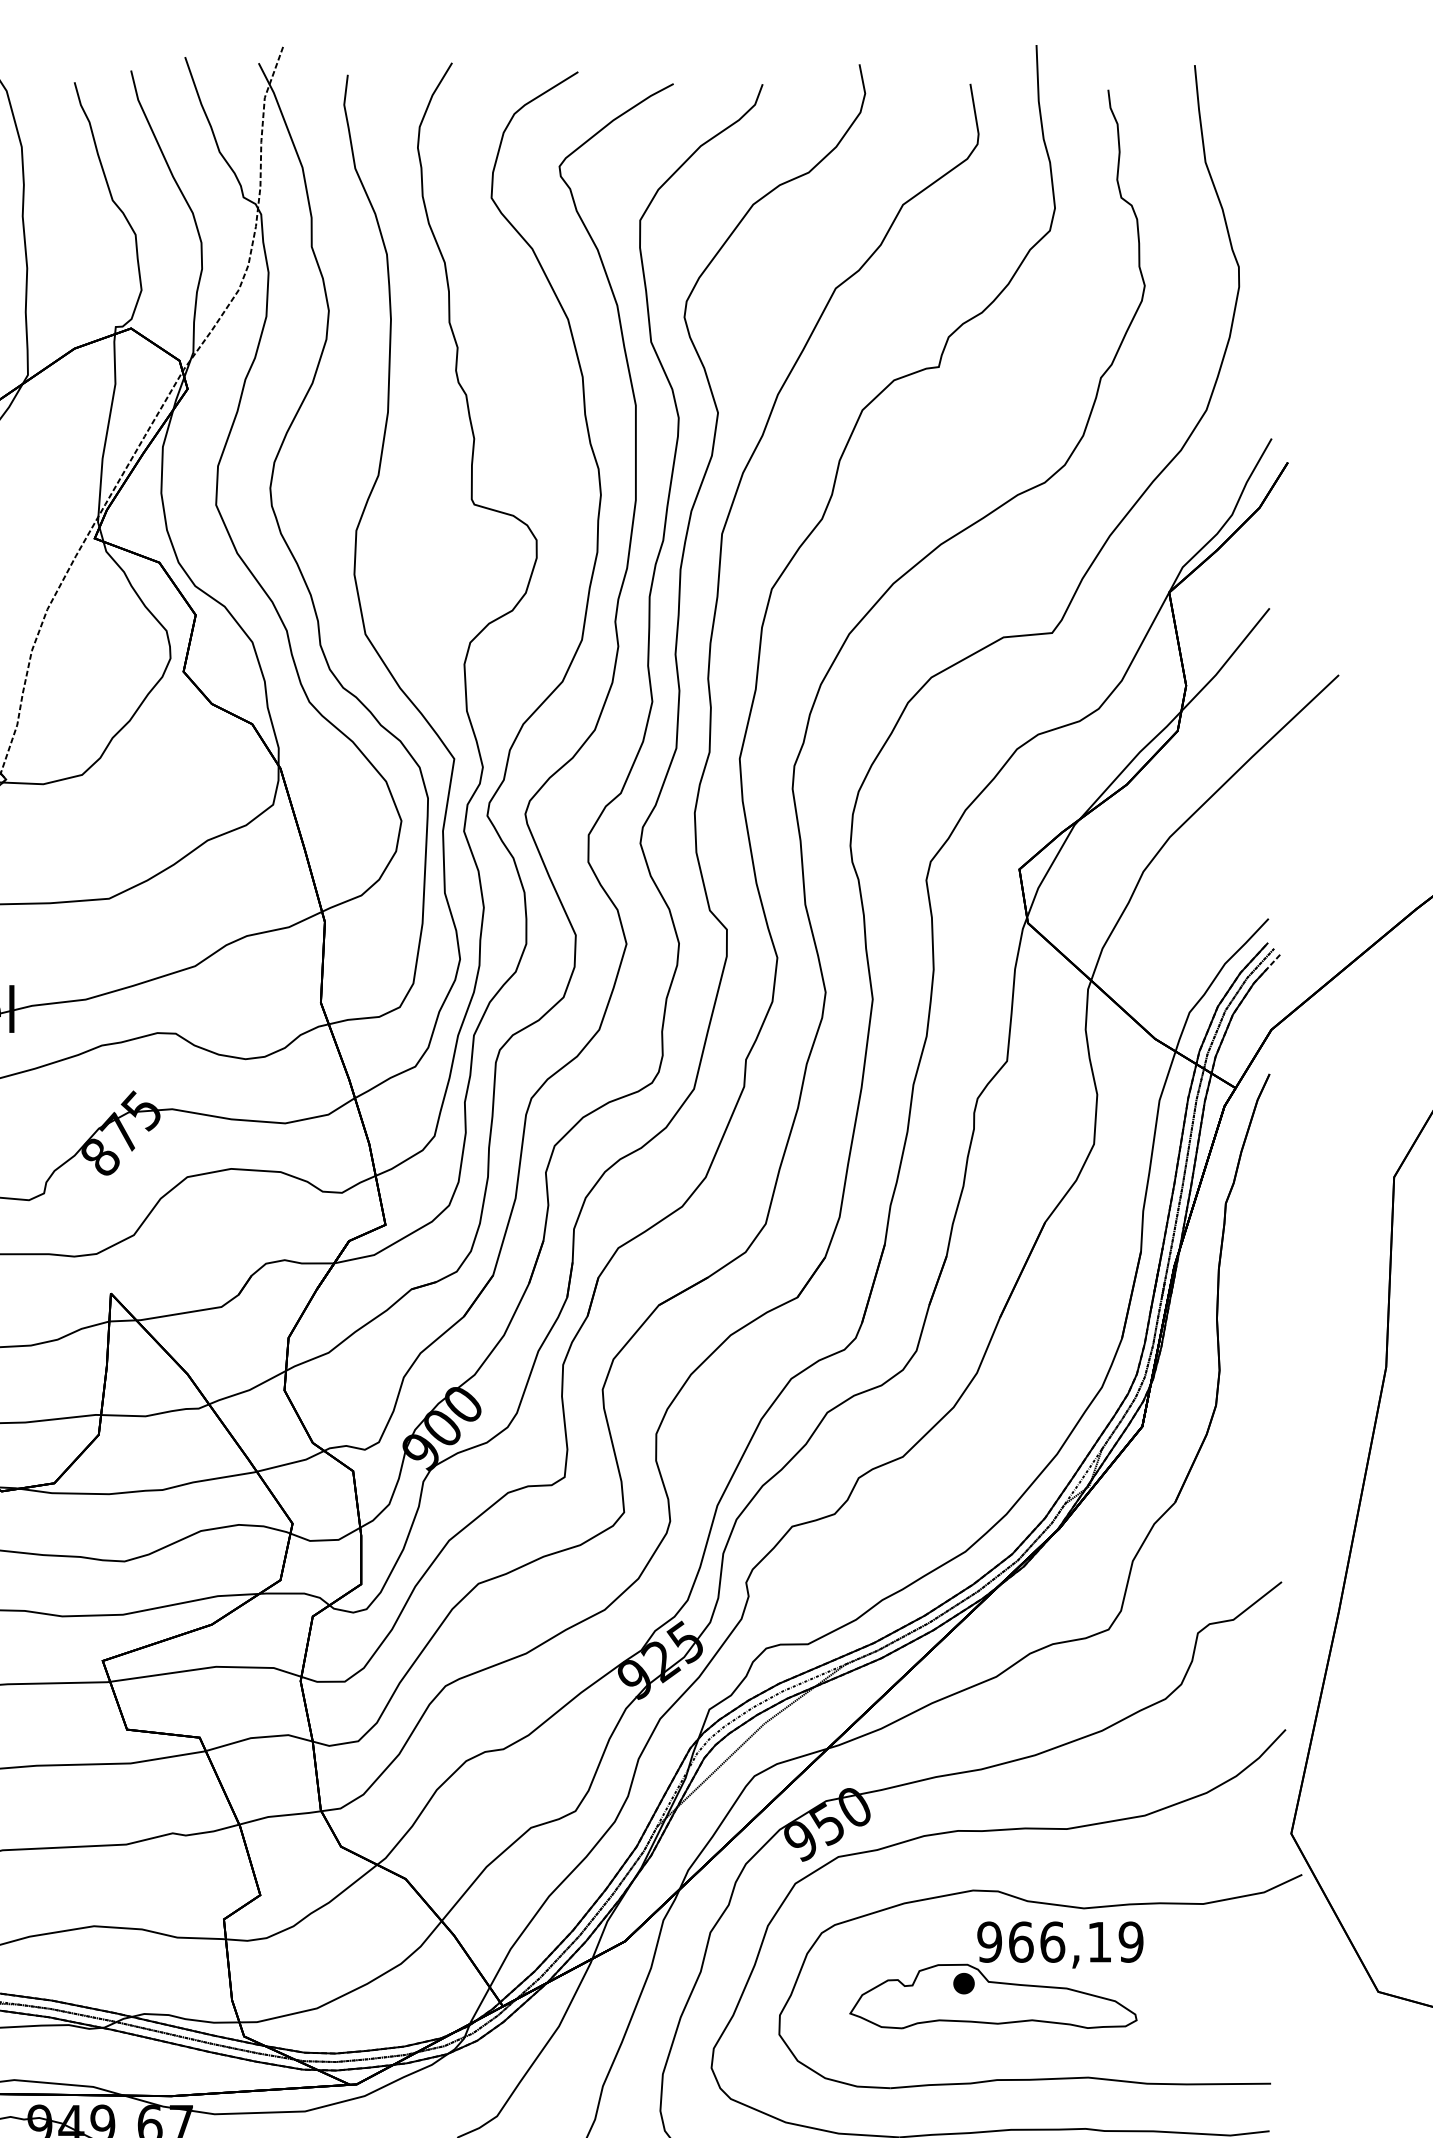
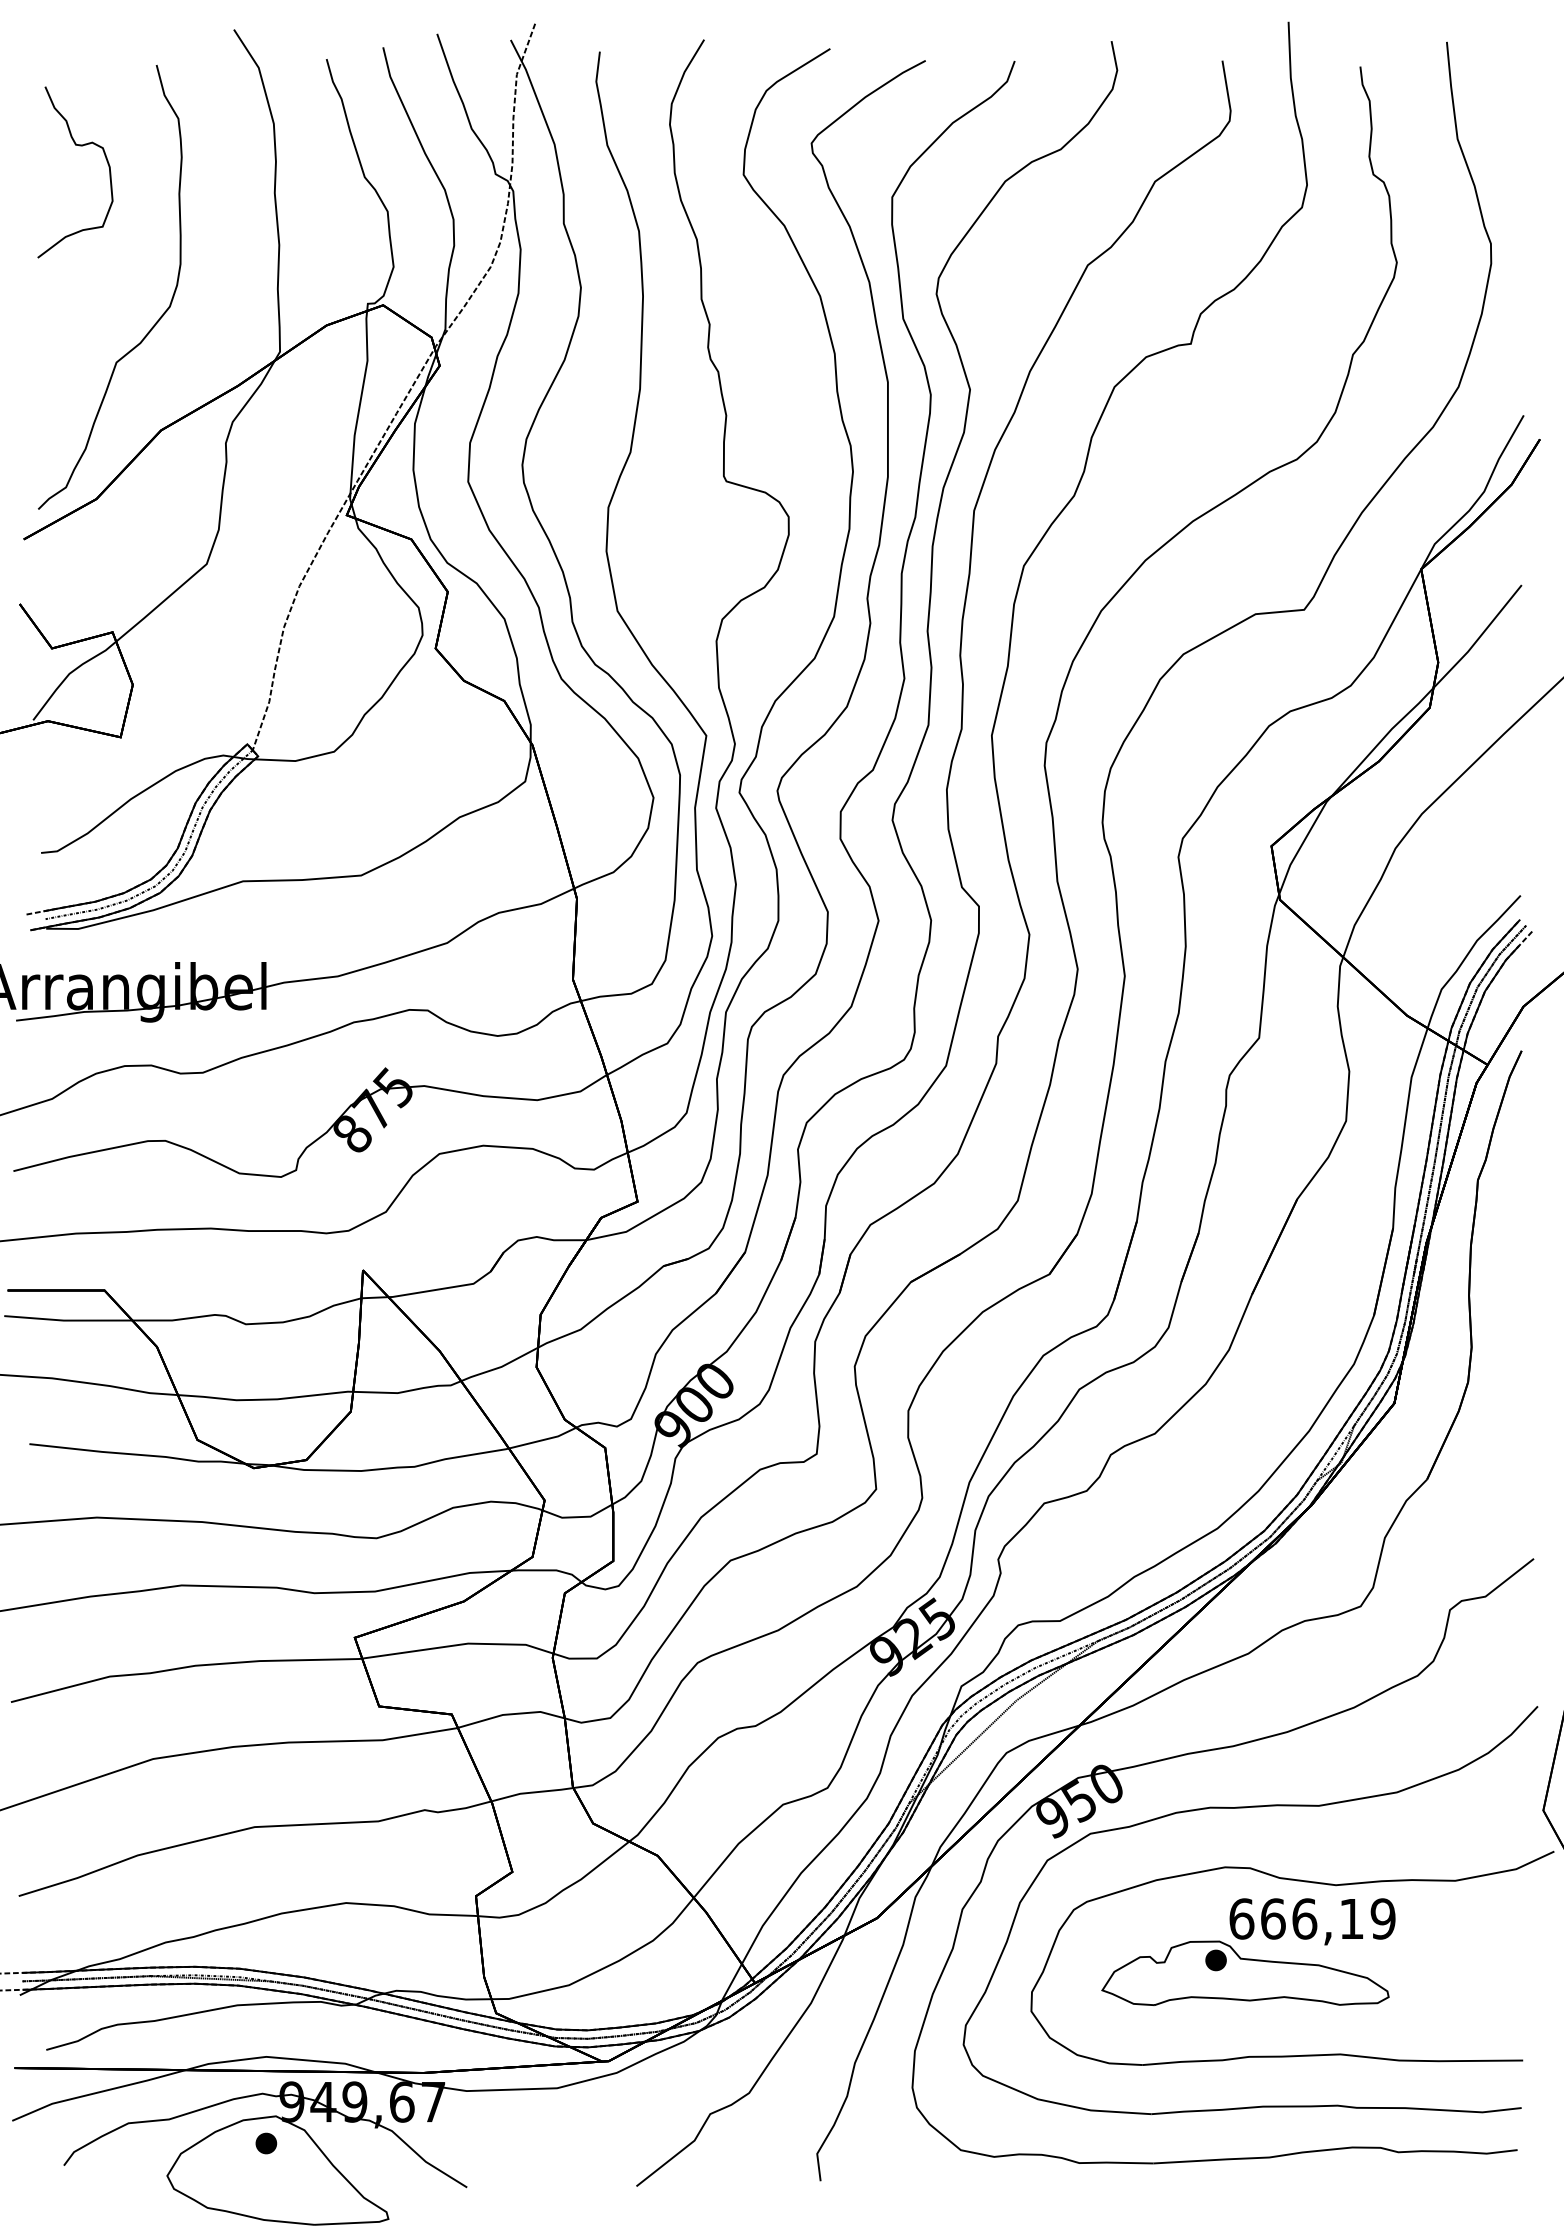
text: (989, 1941) -> (1241, 1918), 966,19 -> 666,19

